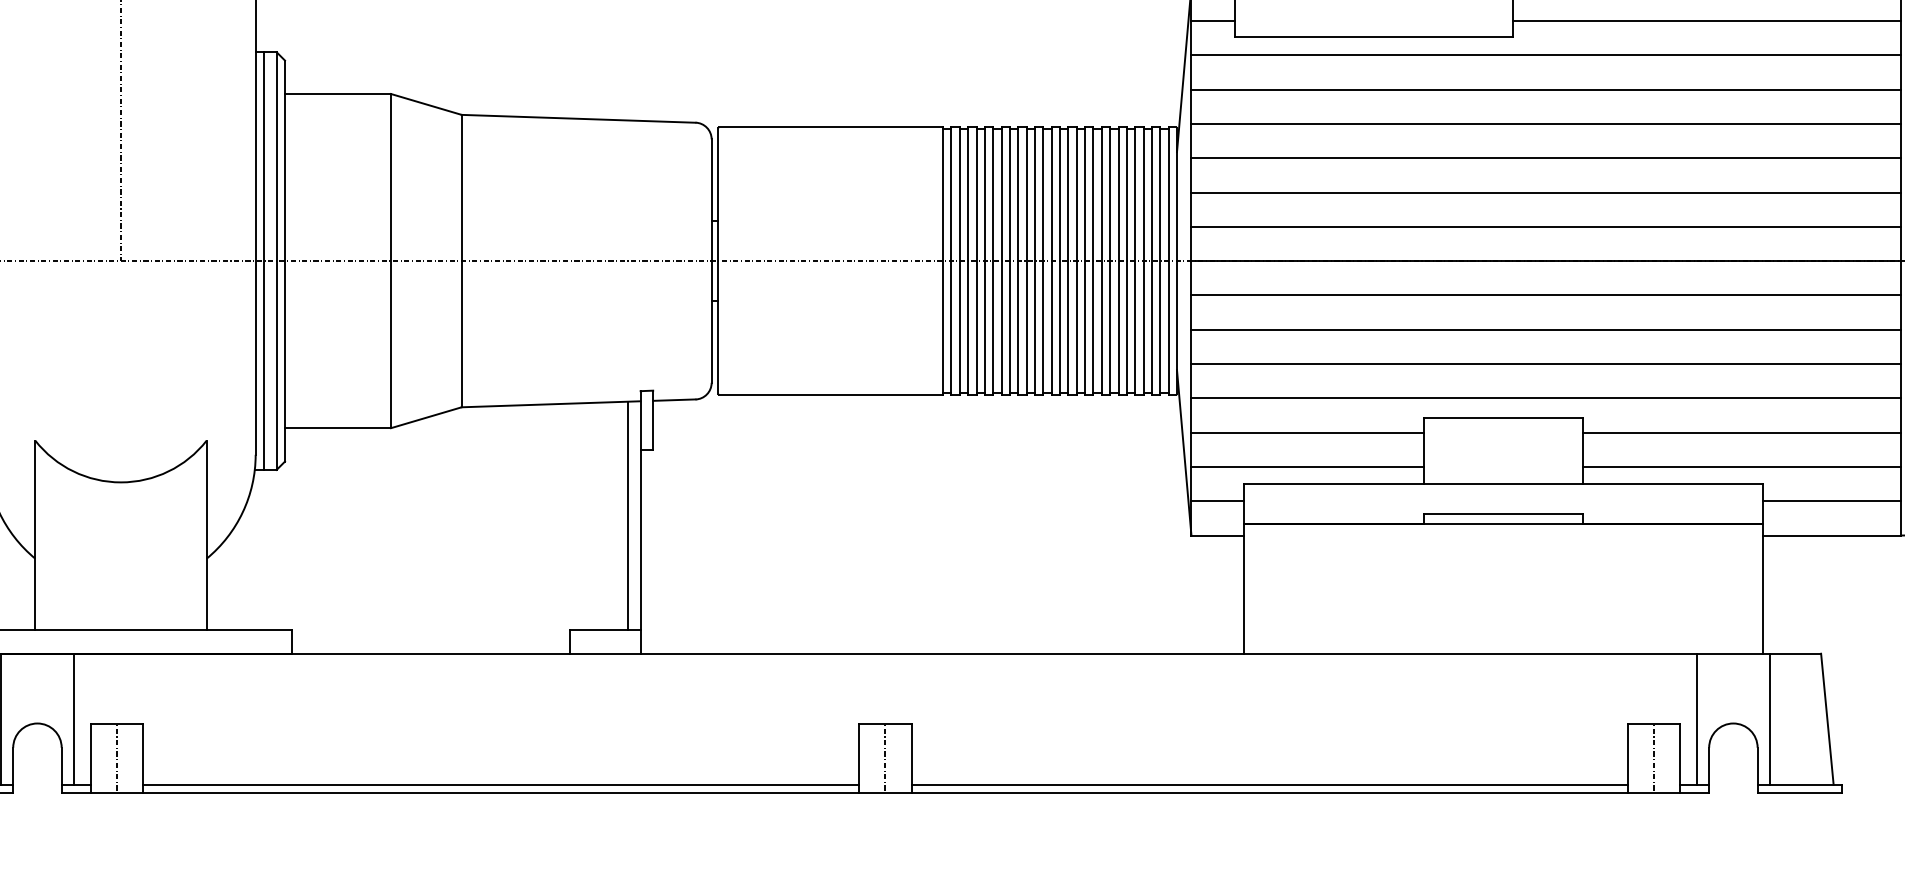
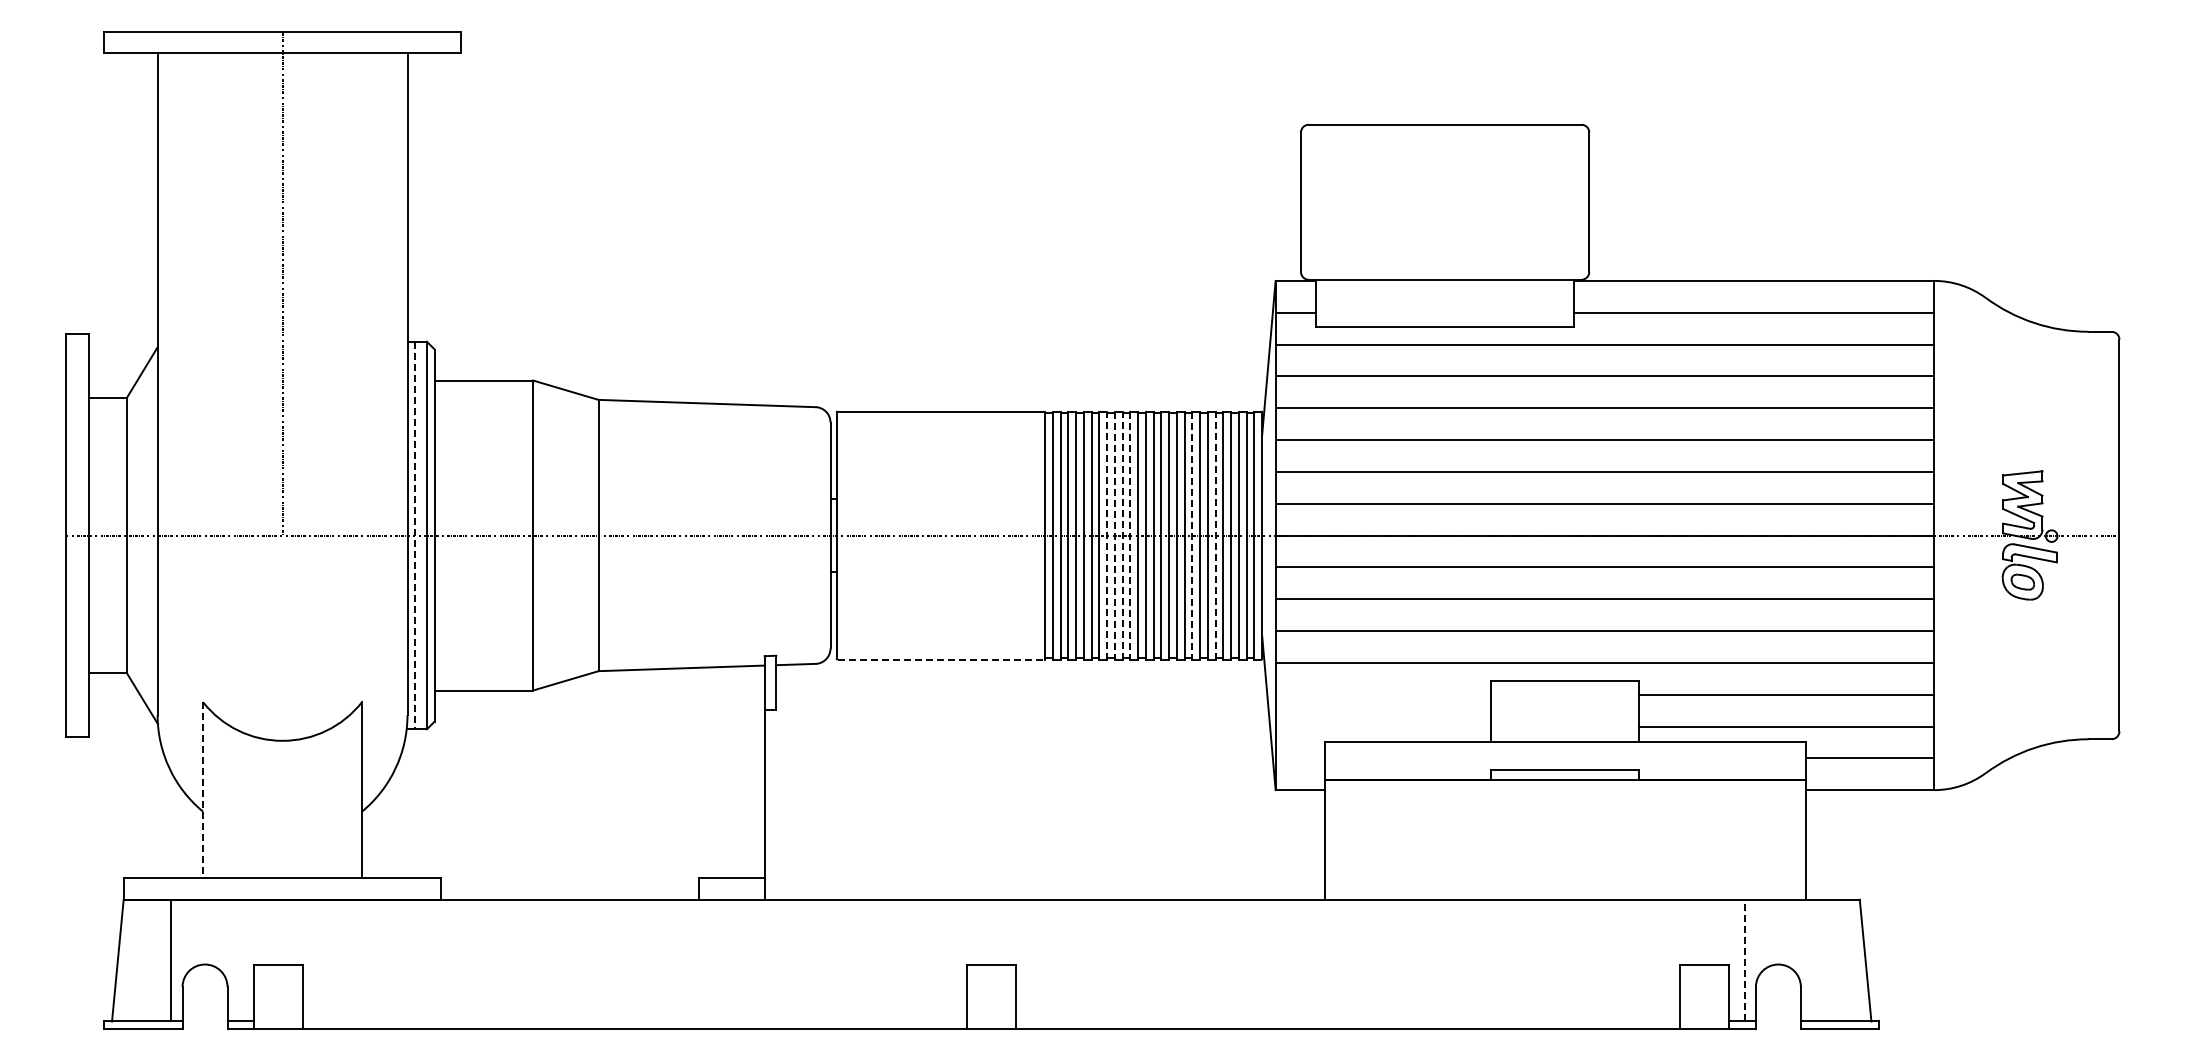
line: (264, 261) -> (415, 535), solid -> dashed
line: (1010, 261) -> (1107, 535), solid -> dashed
line: (1026, 261) -> (1122, 535), solid -> dashed
line: (1126, 261) -> (1215, 535), solid -> dashed
line: (1017, 262) -> (1114, 536), solid -> dashed
line: (1035, 262) -> (1130, 536), solid -> dashed
line: (1101, 262) -> (1192, 536), solid -> dashed
line: (831, 394) -> (941, 659), solid -> dashed
line: (1307, 432) -> (1383, 694), removed
line: (1307, 466) -> (1383, 726), removed
line: (1217, 501) -> (1299, 758), removed
line: (628, 515) -> (753, 771), removed
line: (35, 535) -> (203, 790), solid -> dashed
line: (73, 719) -> (238, 960), removed
line: (1696, 719) -> (1744, 960), solid -> dashed
line: (1770, 719) -> (1812, 960), removed
line: (116, 757) -> (278, 996), removed
line: (885, 757) -> (991, 996), removed
line: (1653, 757) -> (1704, 996), removed
line: (501, 784) -> (635, 1021), removed
line: (1269, 784) -> (1348, 1021), removed

